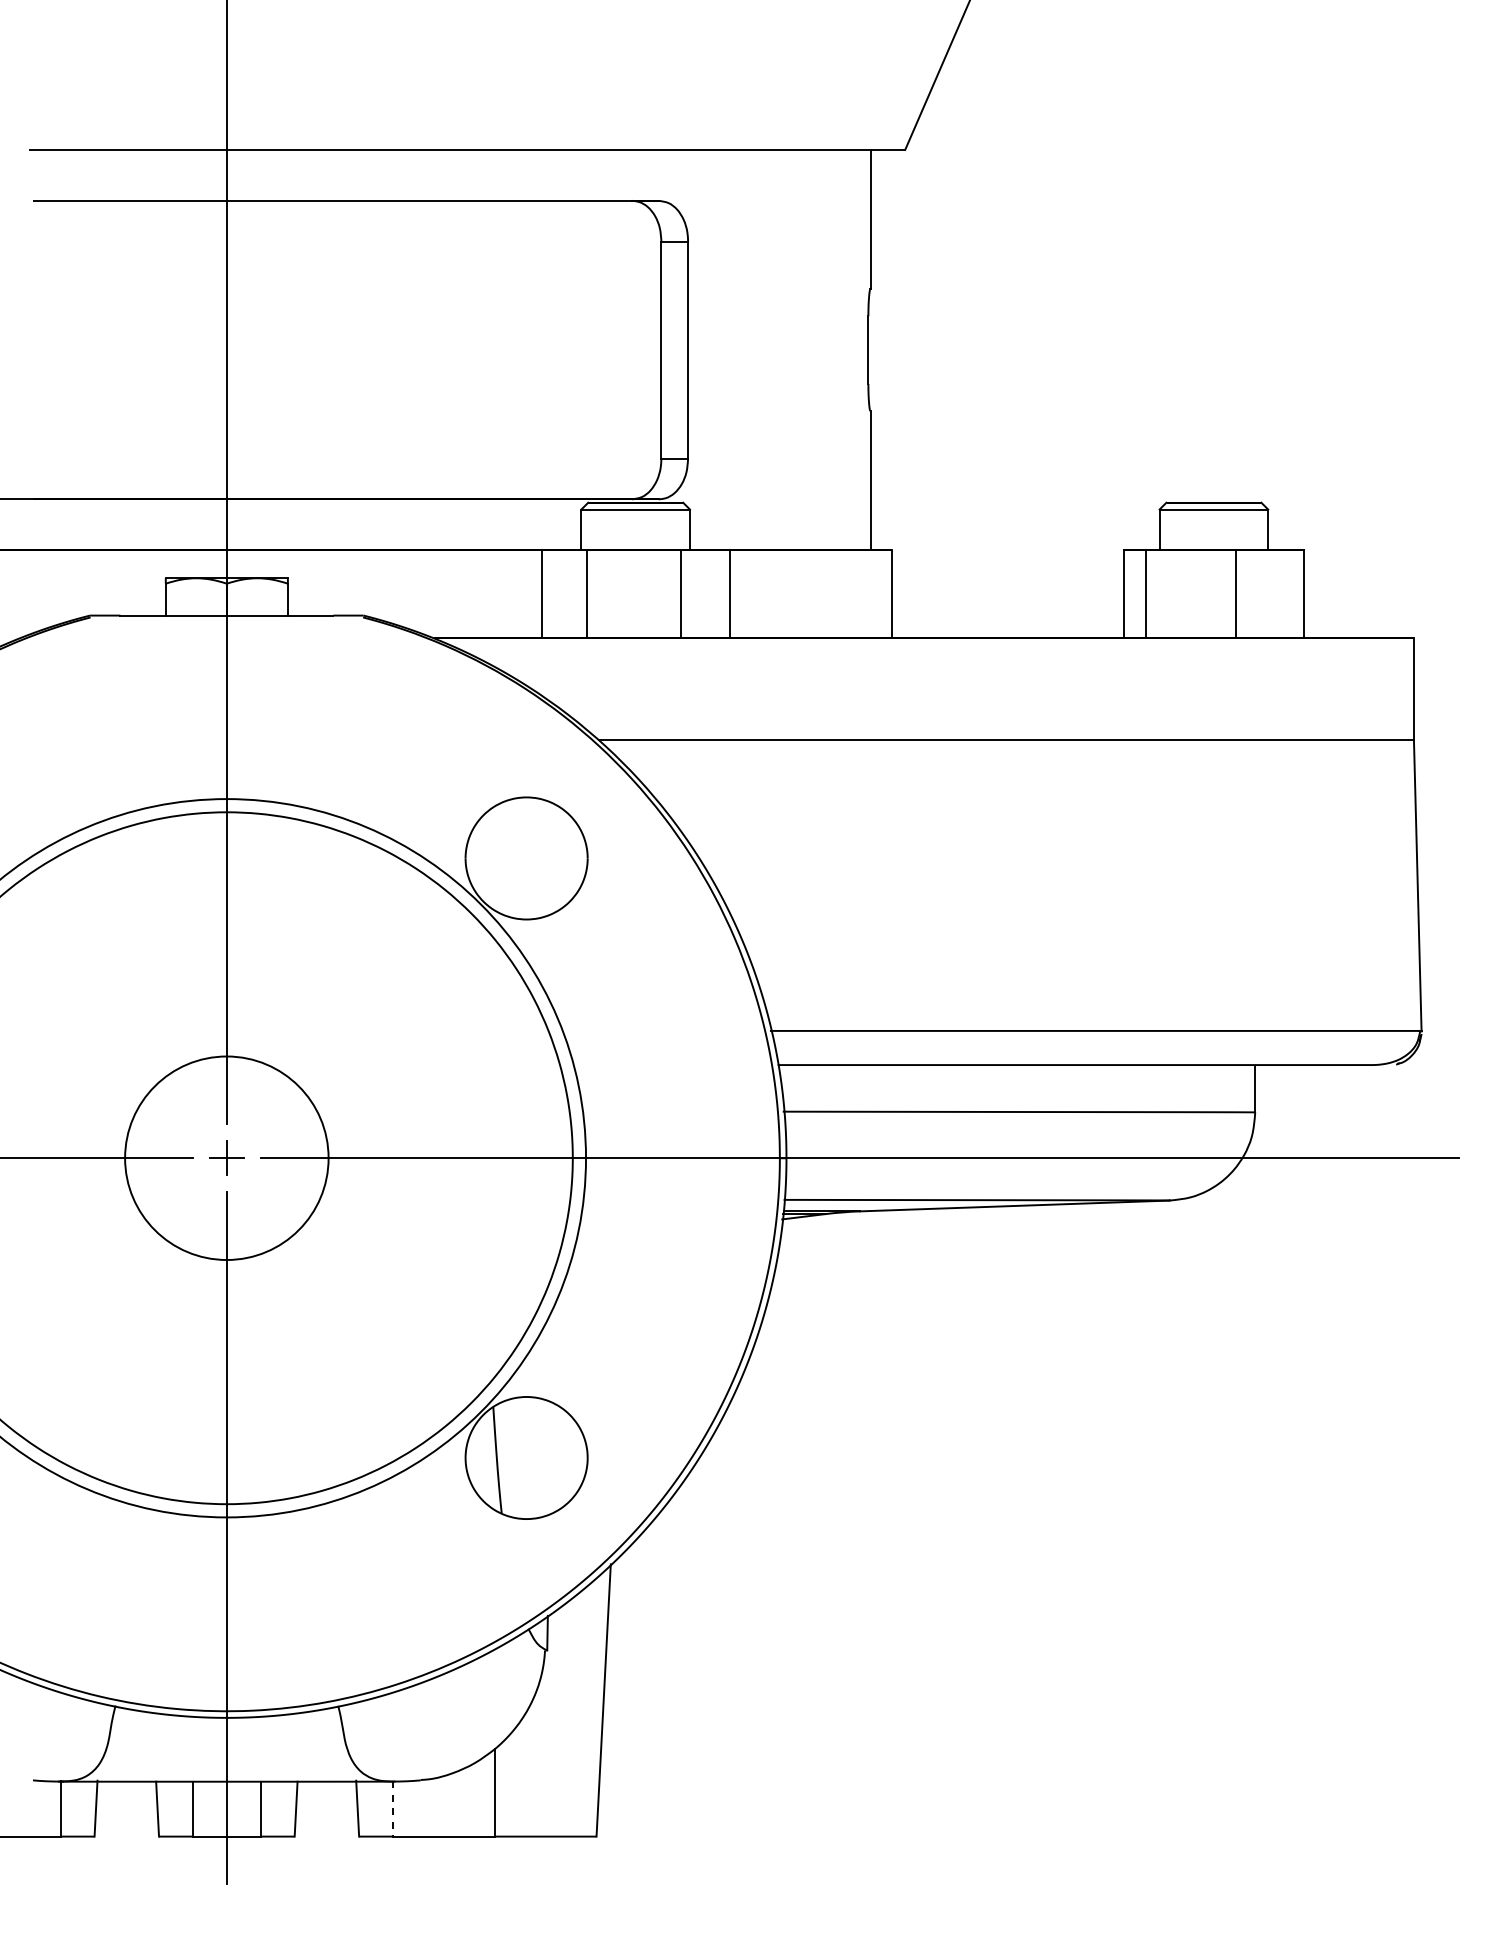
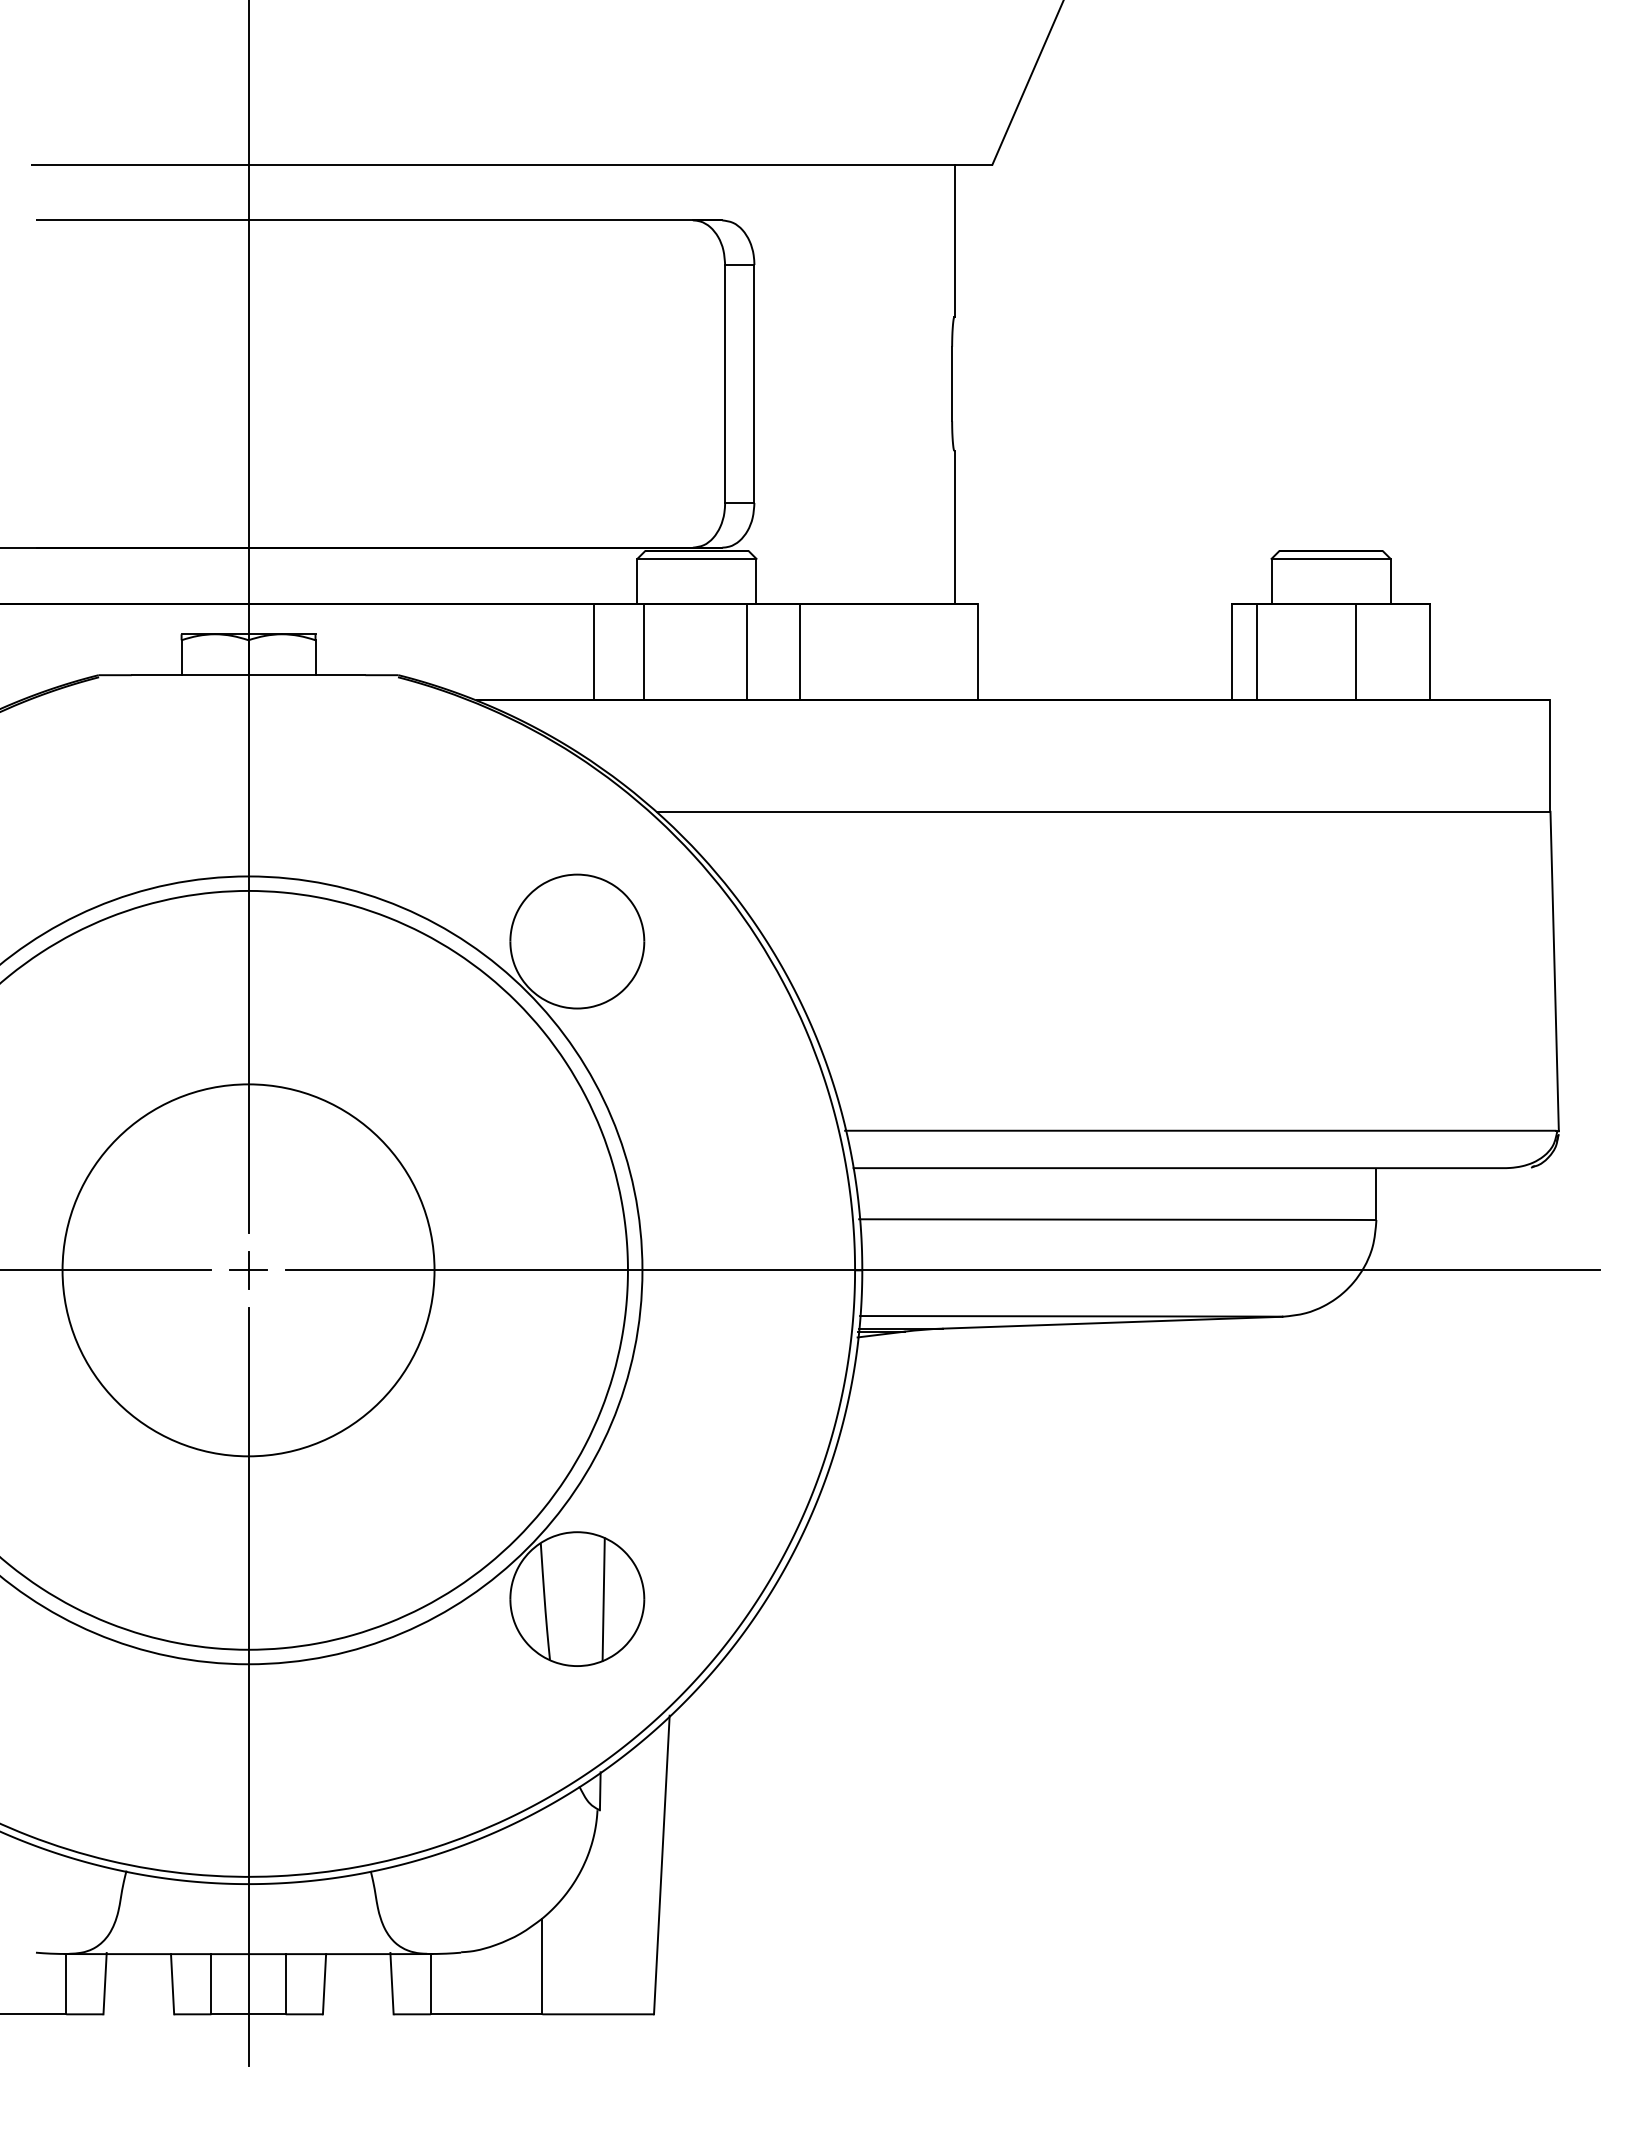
circle: (226, 1158) -> (248, 1270), size x1.67
line: (550, 1458) -> (603, 1599), added
line: (392, 1809) -> (430, 1984), dashed -> solid

